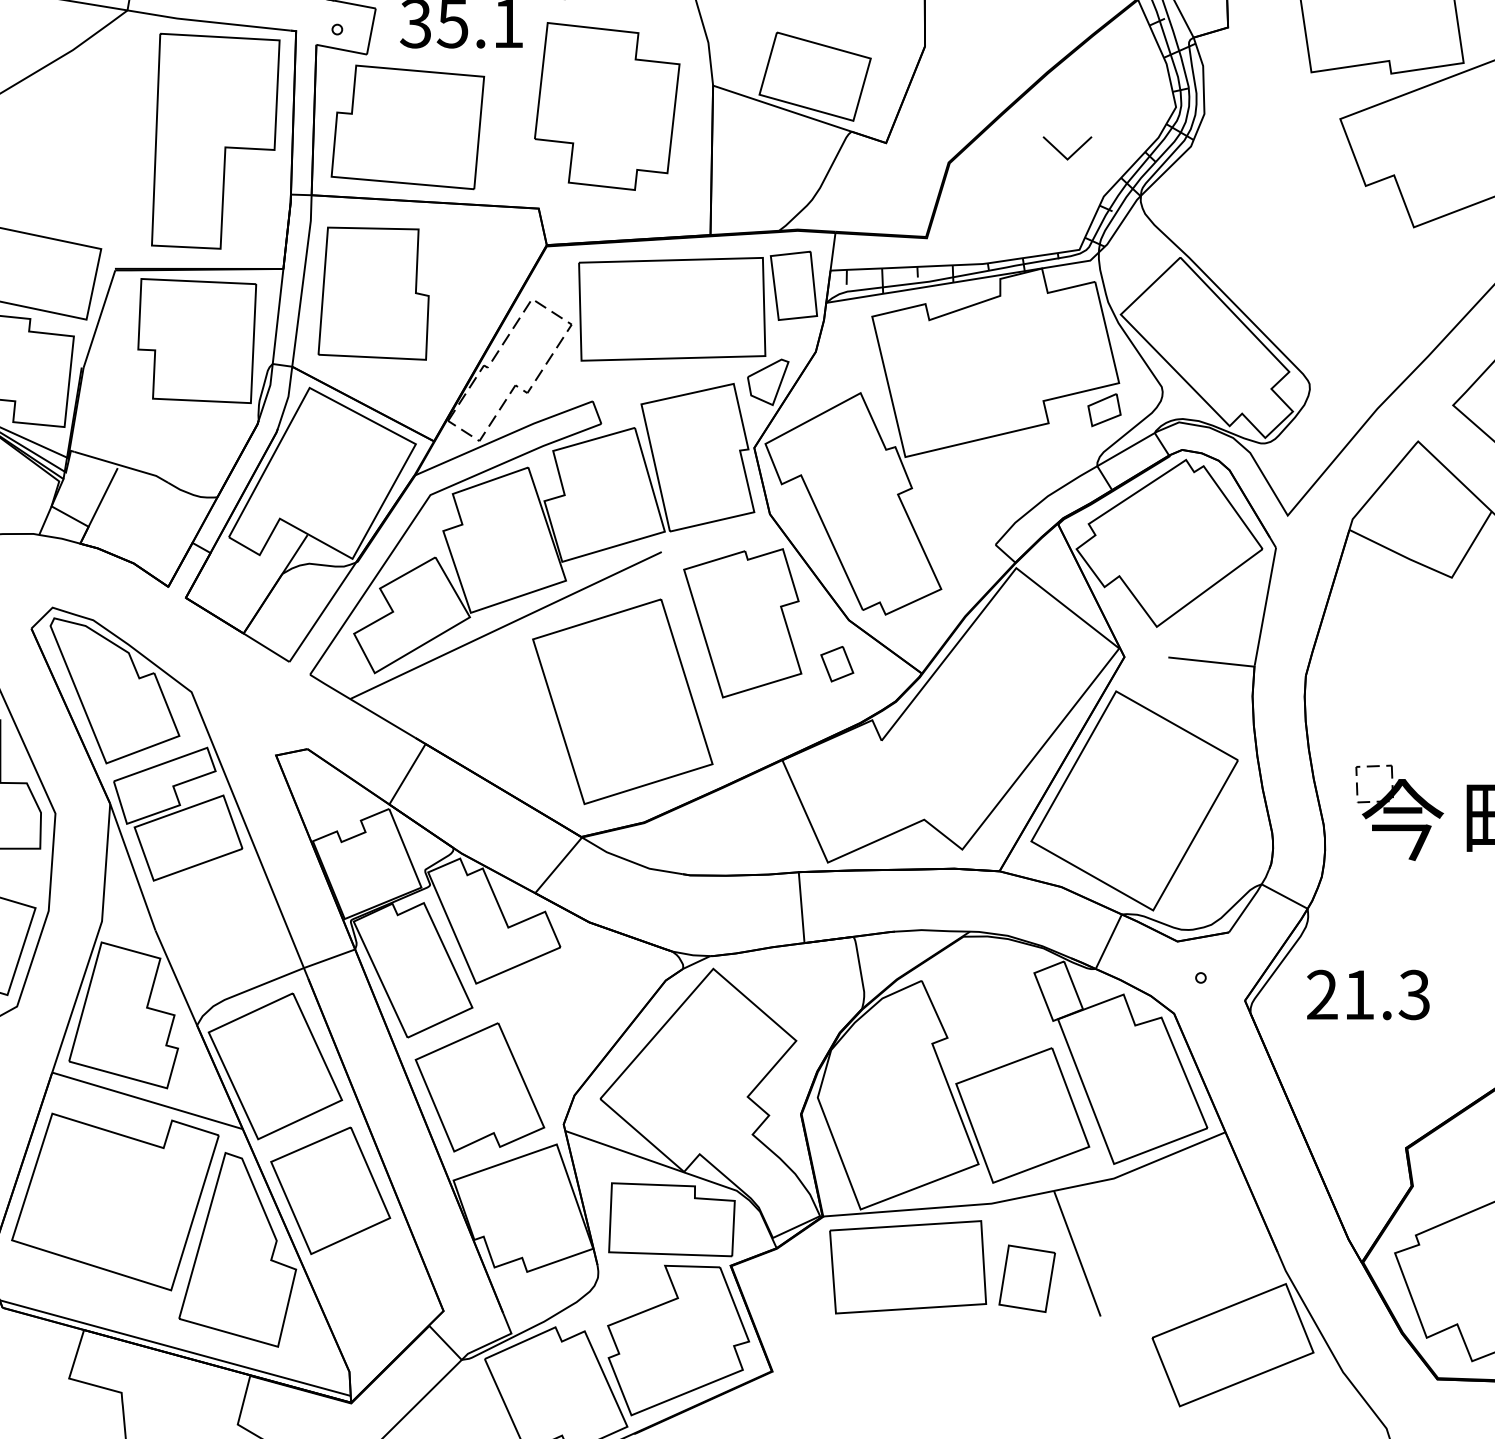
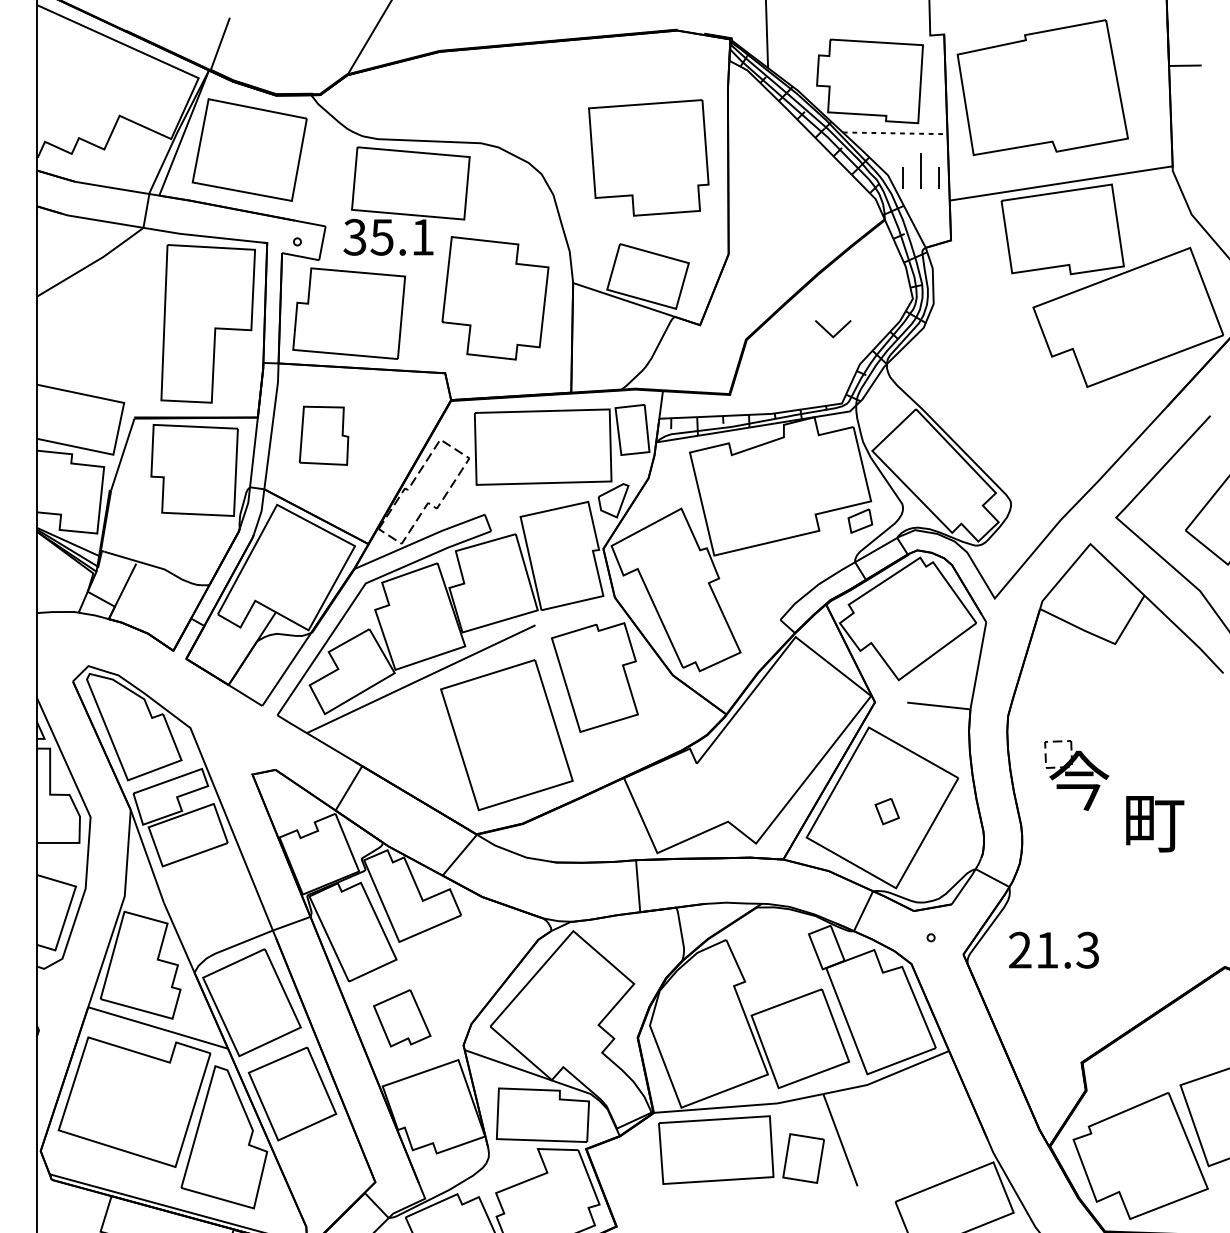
part: (372, 293) -> (323, 435), size x0.6
part: (836, 664) -> (886, 811), moved
part: (1399, 812) -> (1076, 775), moved
part: (480, 1087) -> (402, 1018), size x0.6

